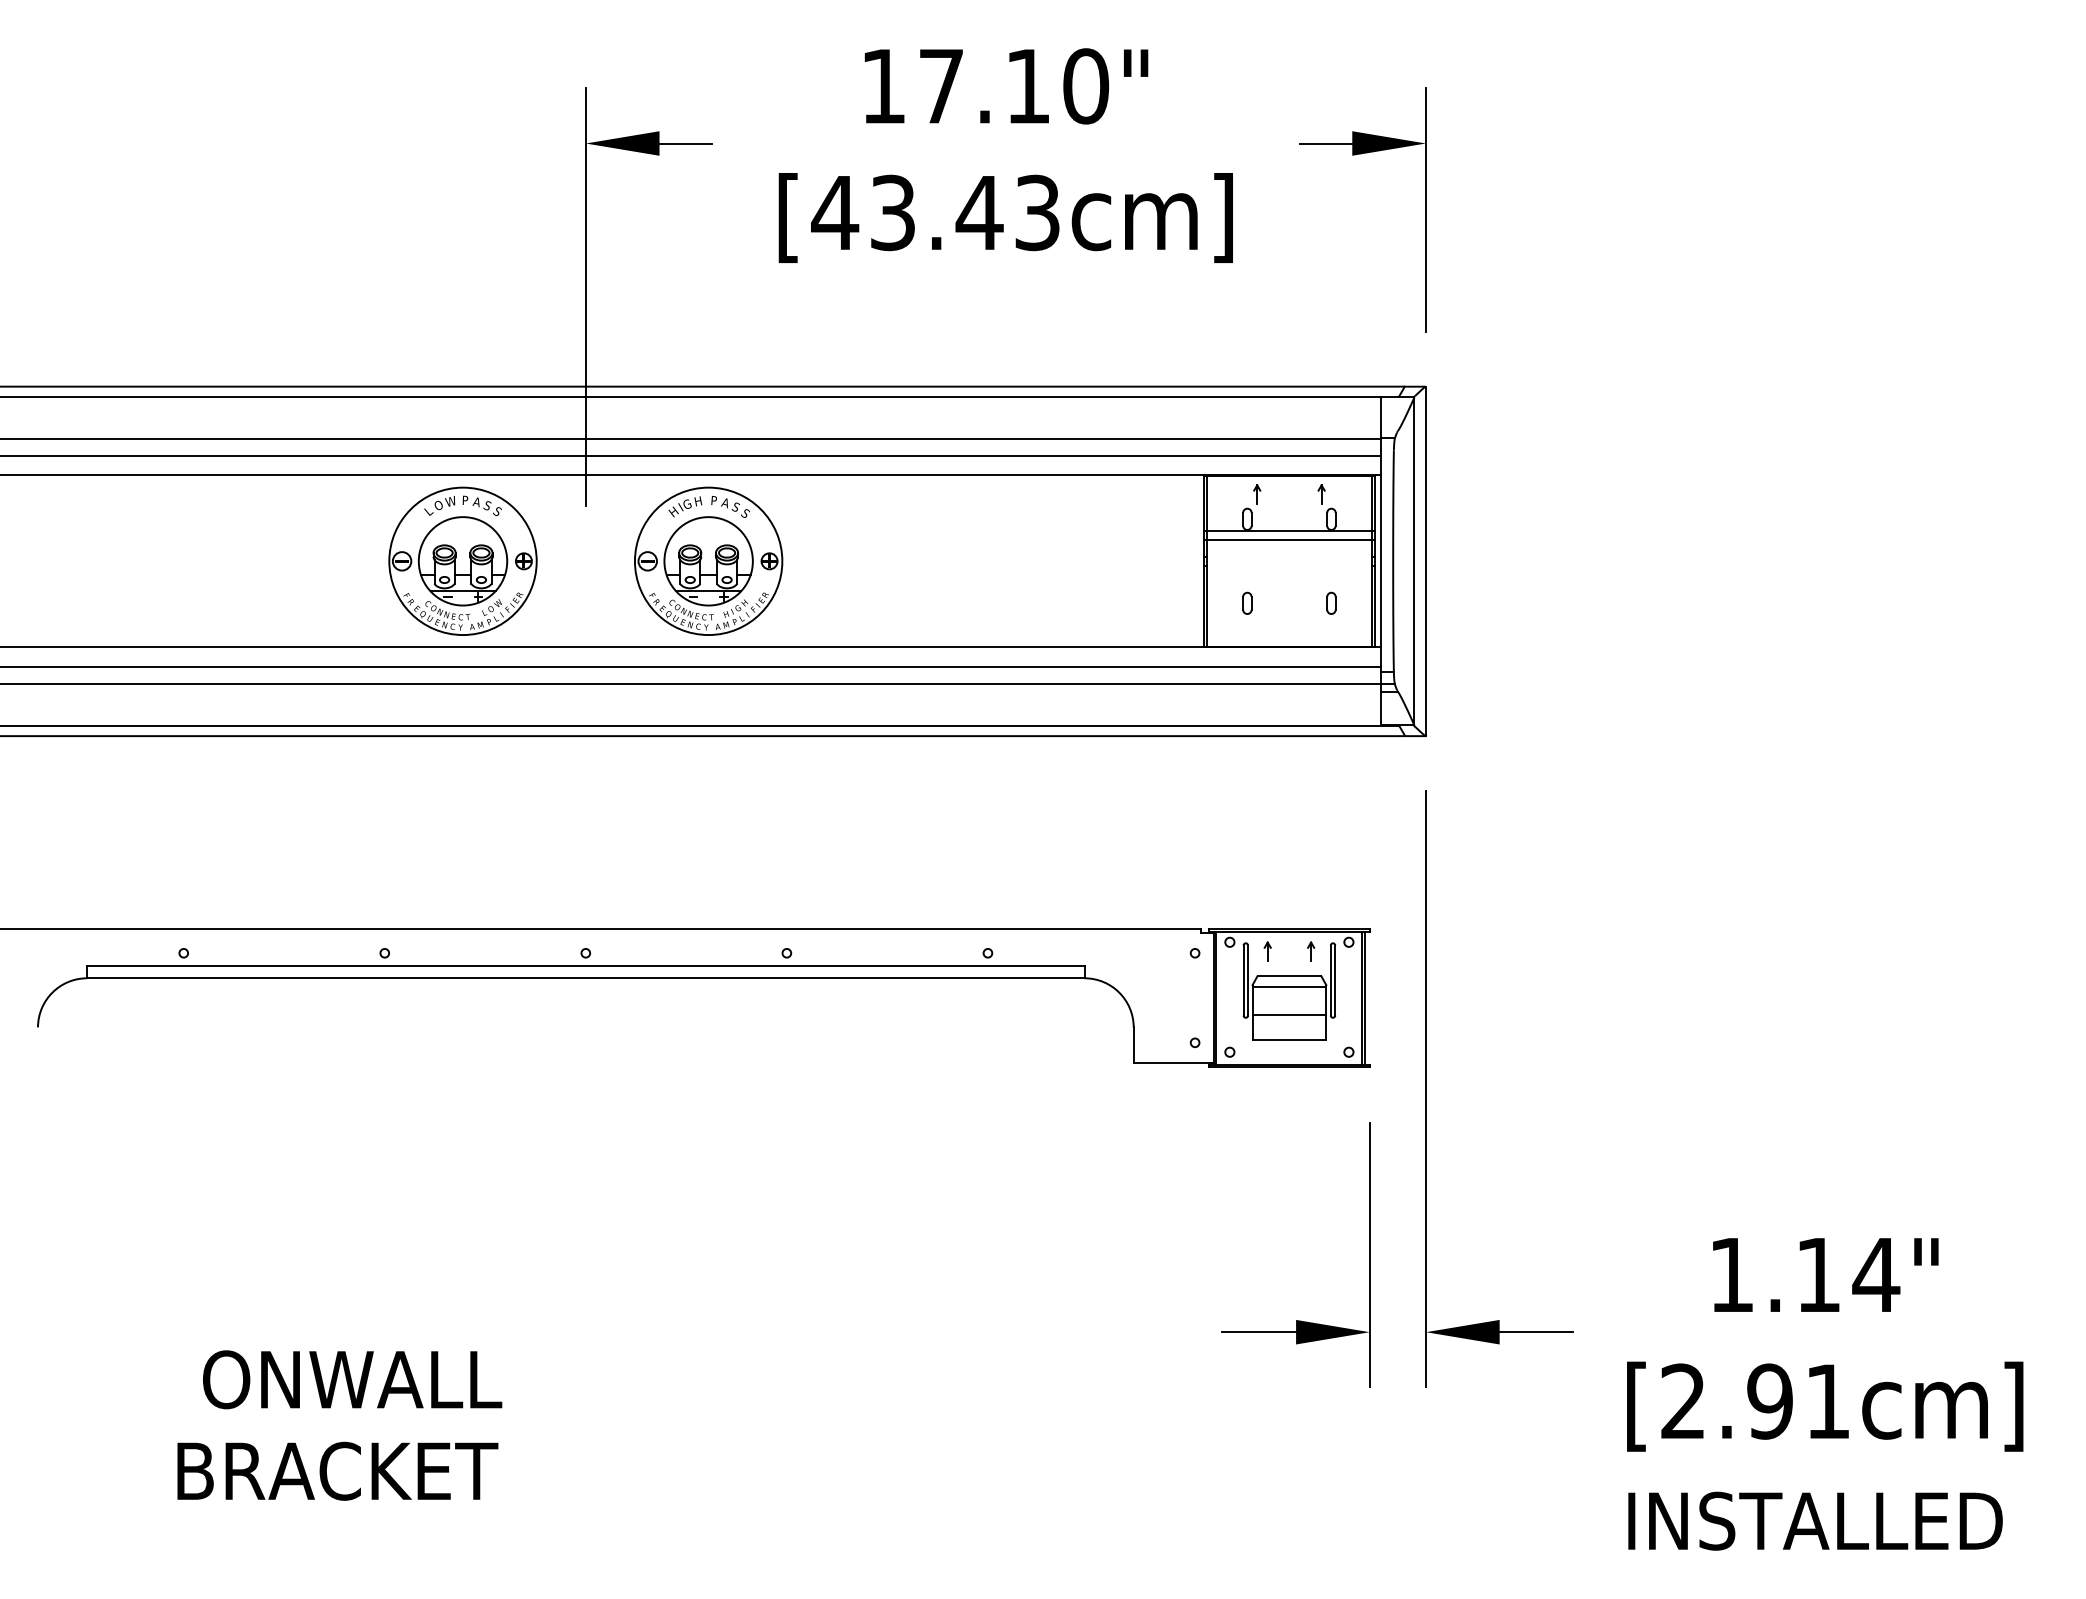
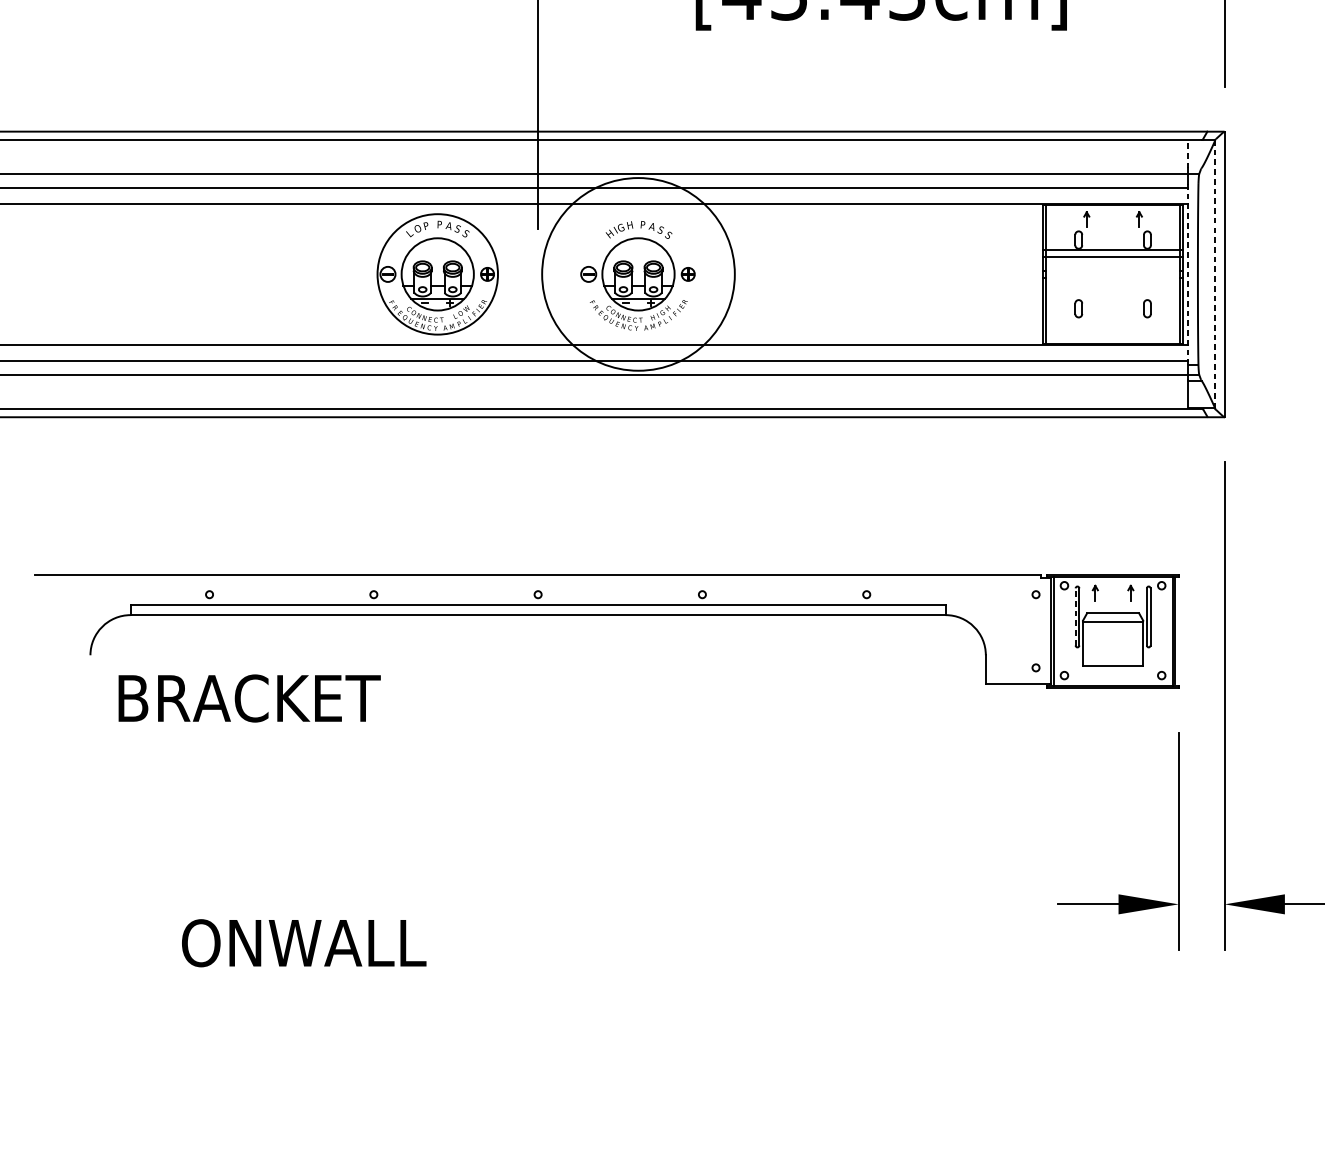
line: (1380, 413) -> (1187, 153), solid -> dashed
text: (450, 501) -> (427, 225), W -> P
circle: (708, 561) -> (638, 274), size x1.6
line: (1380, 561) -> (1187, 274), solid -> dashed
line: (1414, 561) -> (1215, 274), solid -> dashed
line: (1243, 980) -> (1075, 616), solid -> dashed
line: (1289, 1015) -> (1113, 645), removed
text: (352, 1379) -> (304, 943), moved
text: (337, 1470) -> (249, 697), moved

